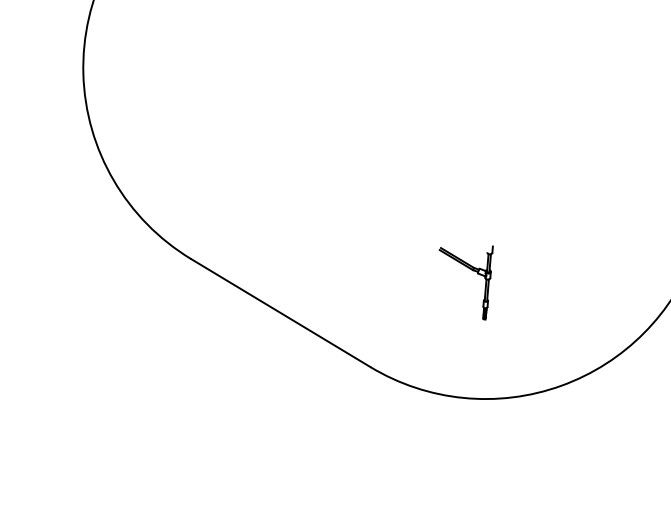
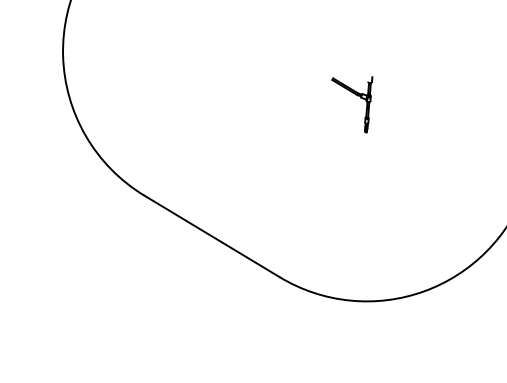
part: (473, 272) -> (357, 96), moved

